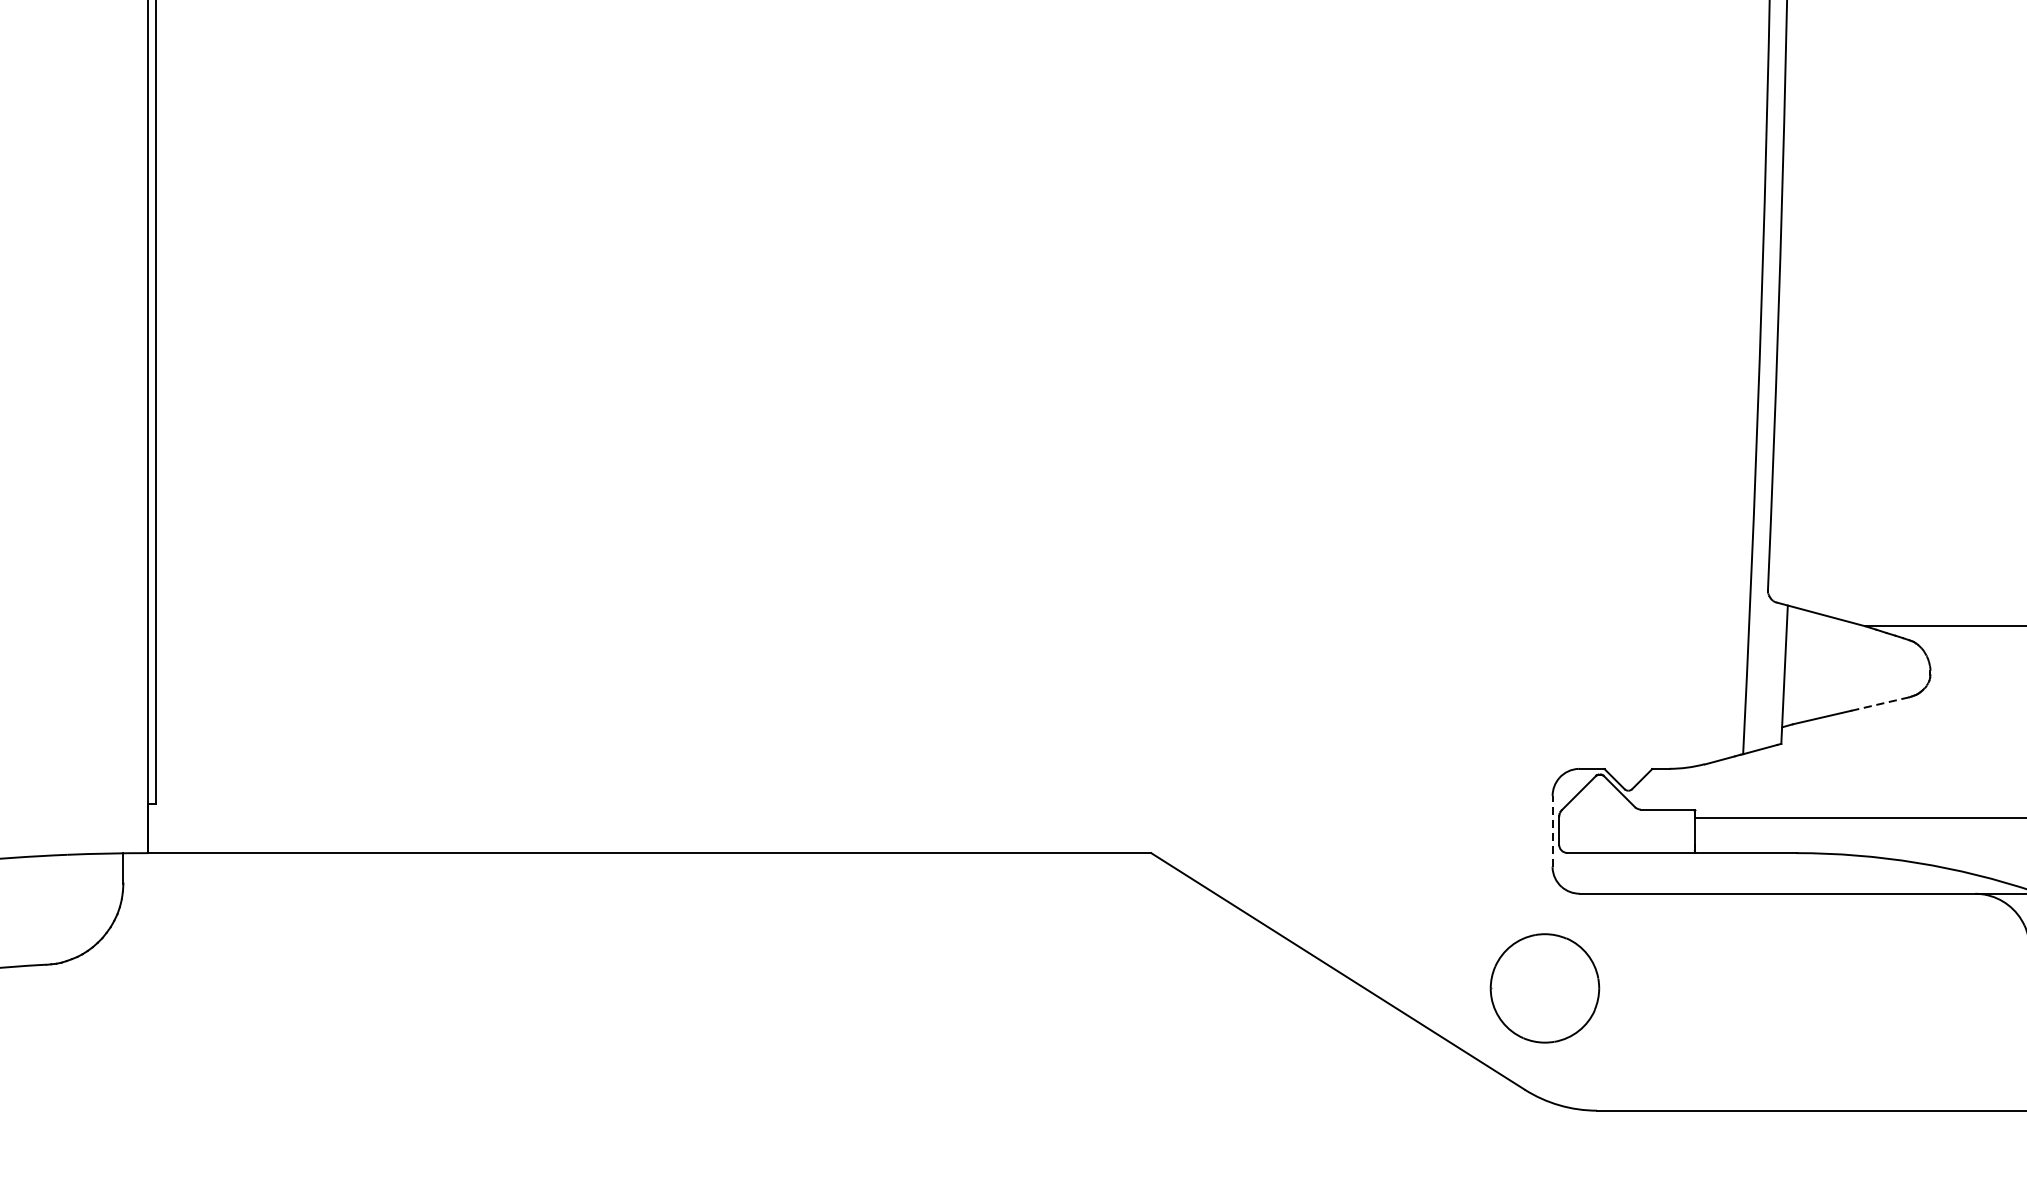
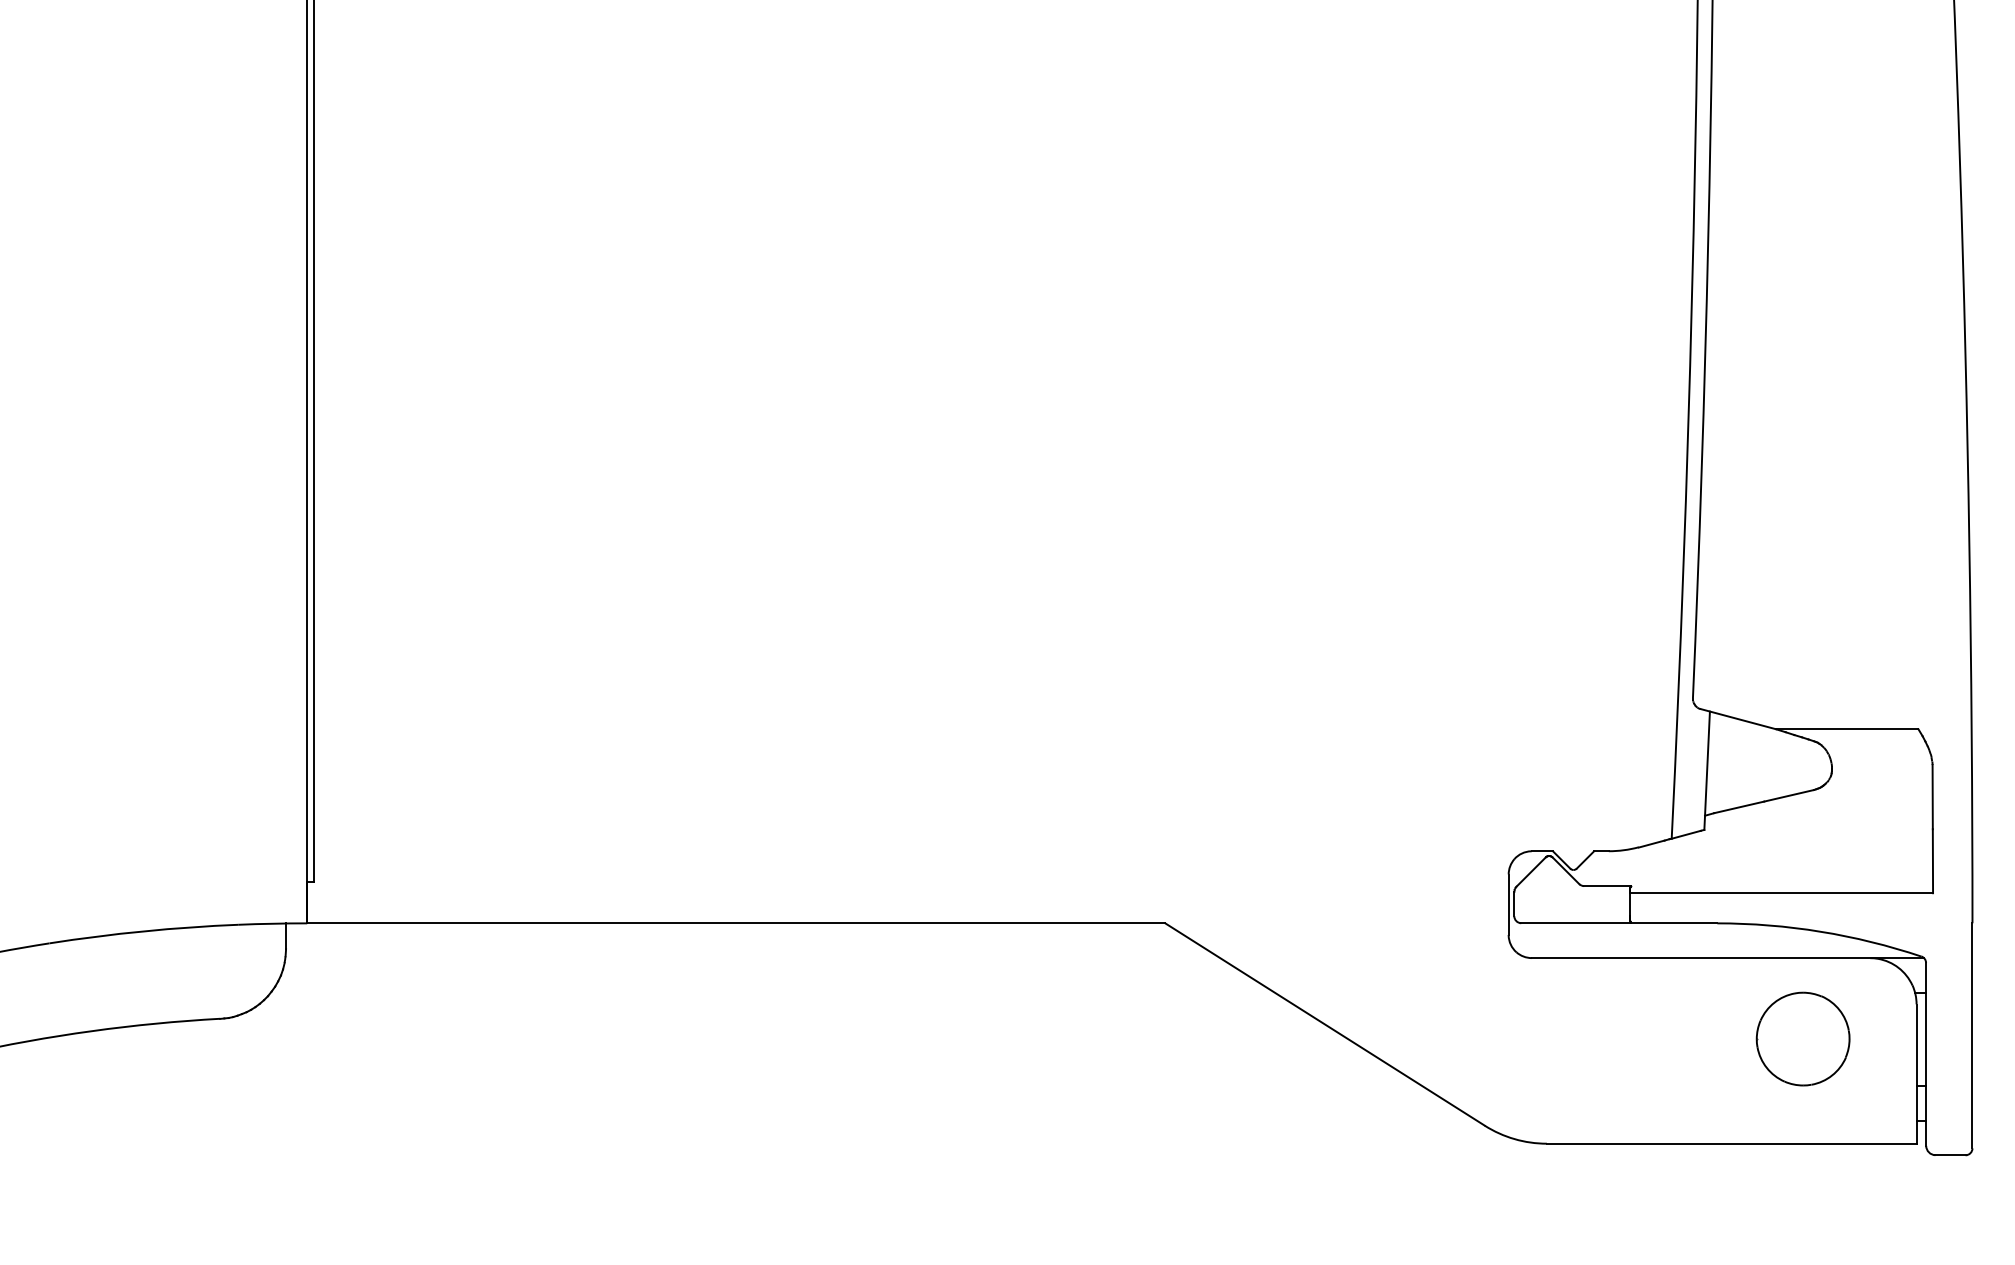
line: (1880, 703) -> (1789, 795), dashed -> solid
line: (1552, 831) -> (1508, 904), dashed -> solid
part: (1544, 987) -> (1802, 1038), moved

